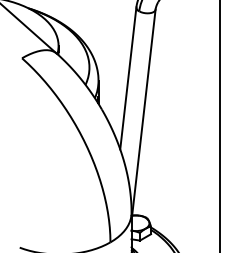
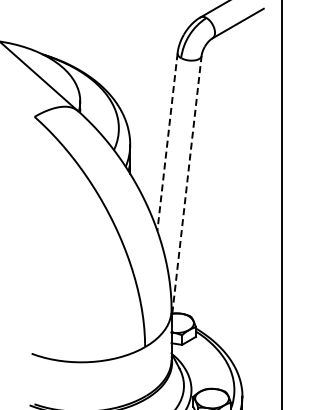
line: (128, 78) -> (167, 142), solid -> dashed
line: (143, 112) -> (186, 184), solid -> dashed

